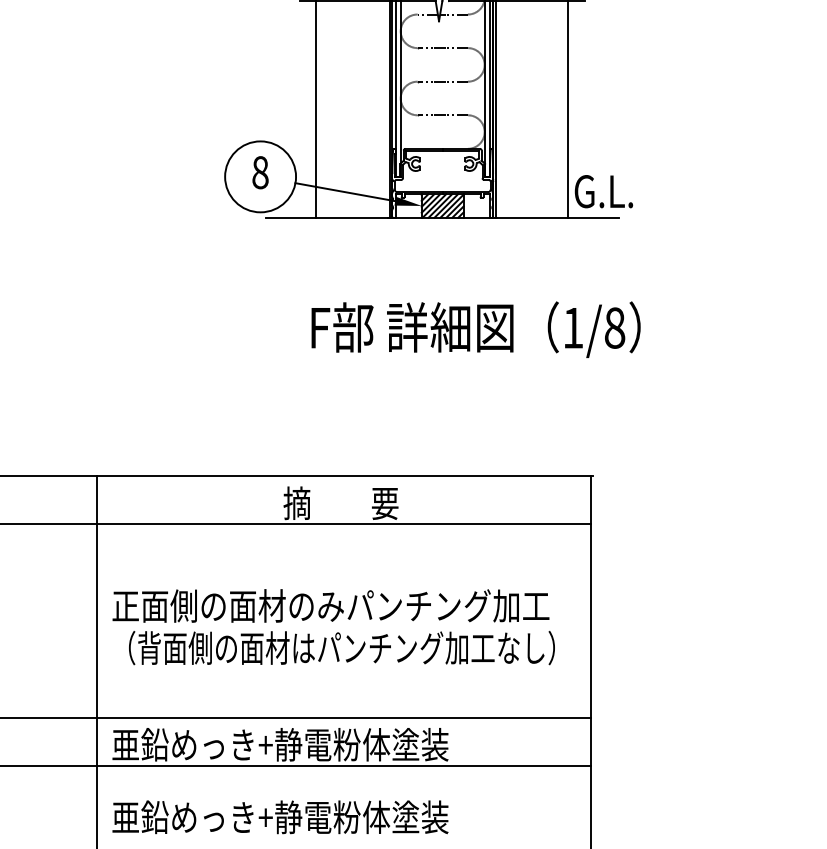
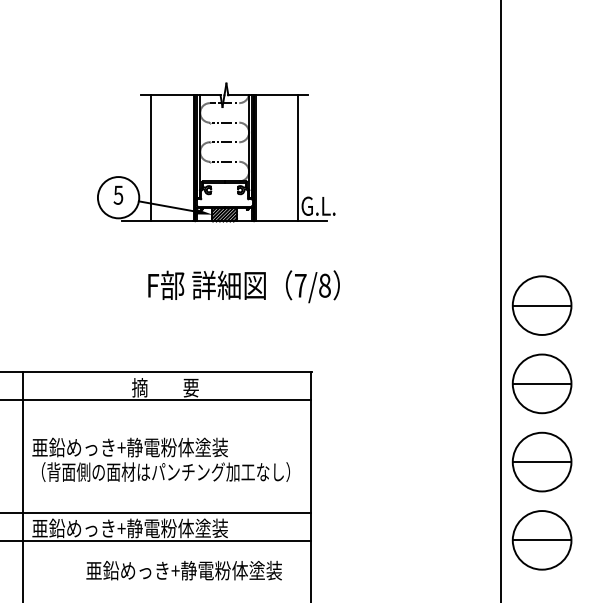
text: (260, 171) -> (118, 194), 8 -> 5
text: (572, 327) -> (300, 285), 1/8 -> 7/8
text: (330, 605) -> (159, 447), 正面側の面材のみパンチング加工 -> 亜鉛めっき+静電粉体塗装
text: (279, 817) -> (183, 570), moved

